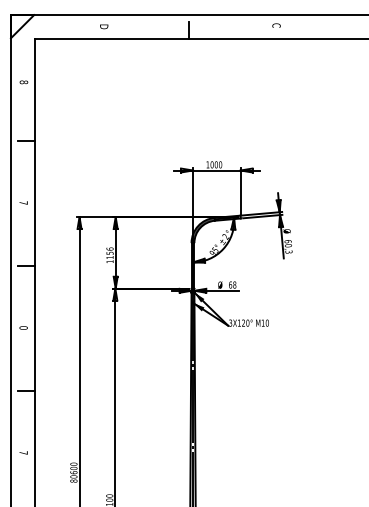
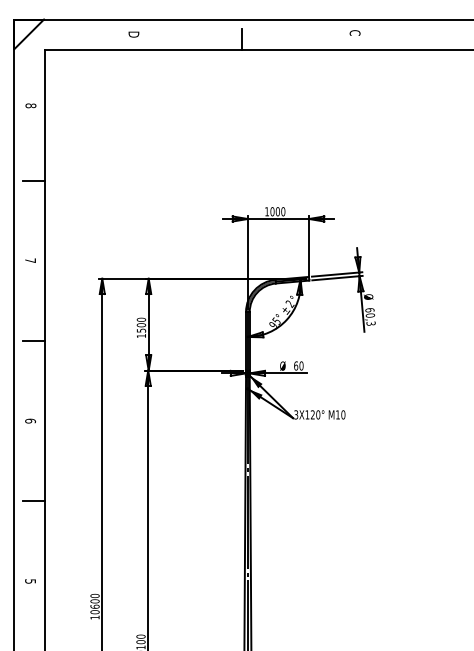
text: (110, 252) -> (141, 324), 1156 -> 1500
text: (234, 284) -> (301, 365), 68 -> 60
text: (23, 328) -> (30, 421), 0 -> 6
text: (23, 452) -> (30, 581), 7 -> 5
text: (73, 481) -> (94, 617), 80600 -> 10600

